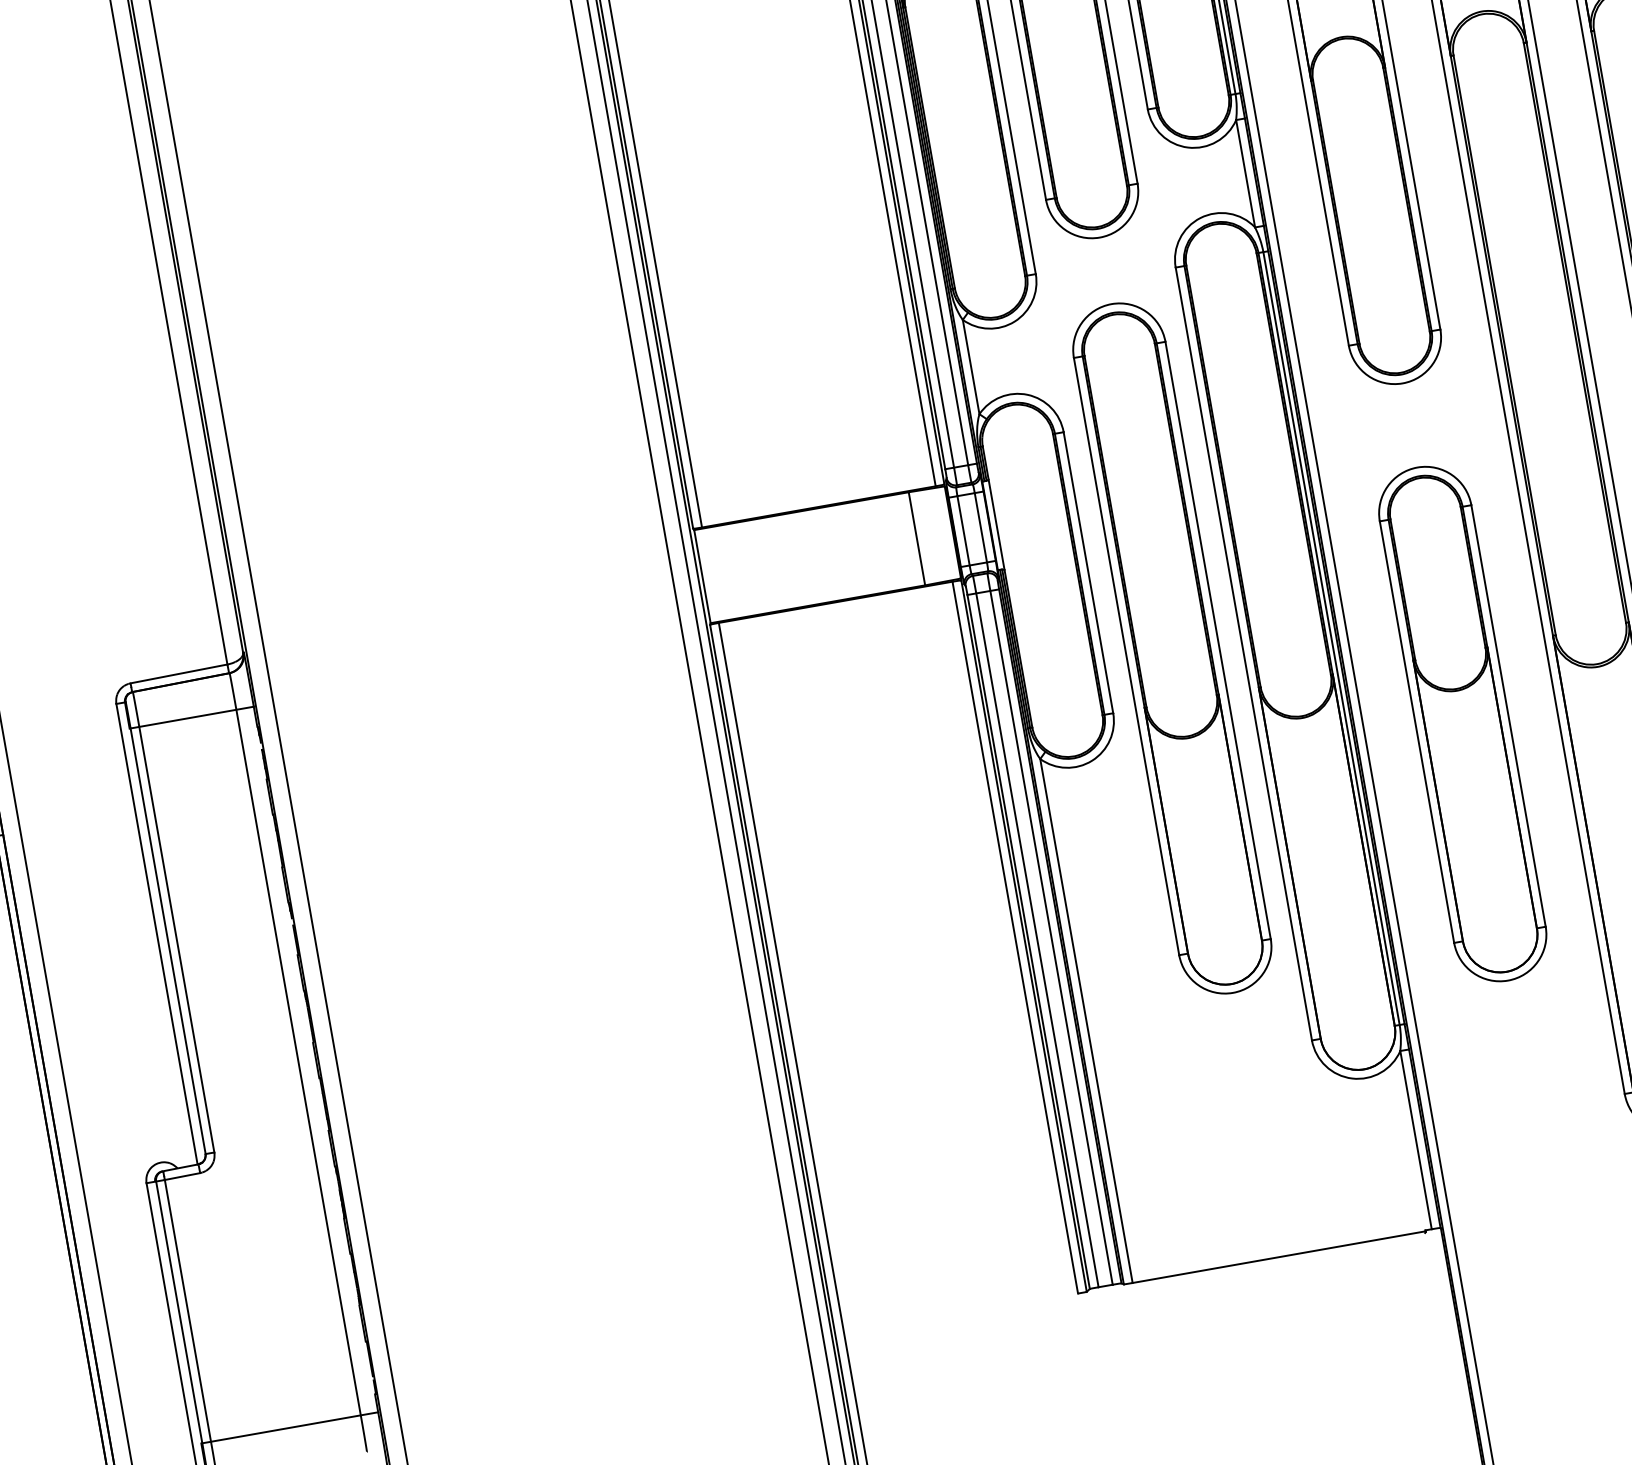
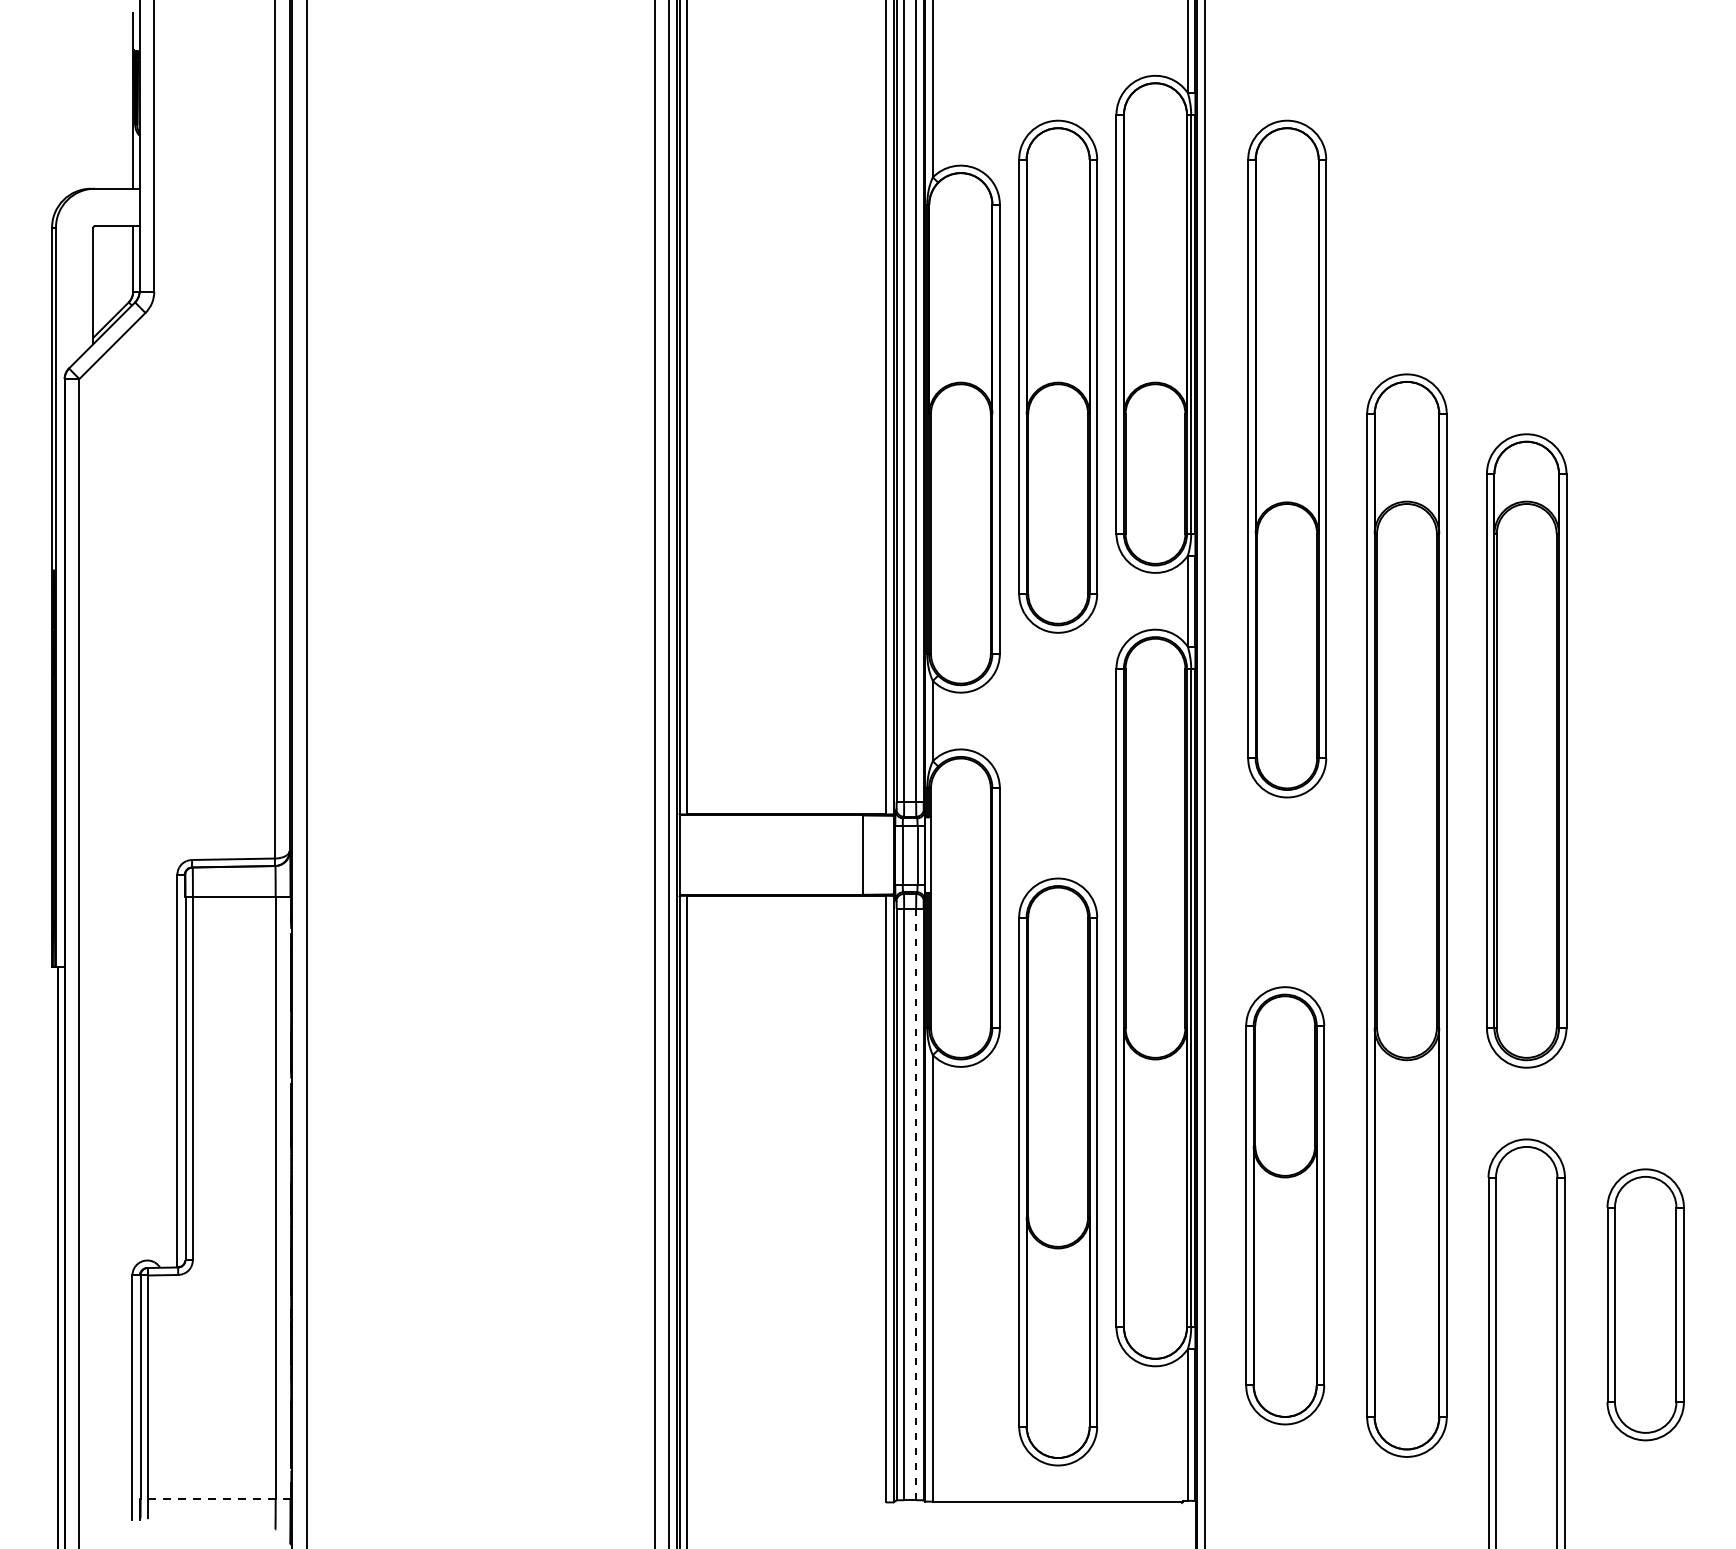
part: (1172, 647) -> (1058, 1171), moved
part: (1463, 723) -> (1285, 1205), moved
line: (1051, 937) -> (916, 1204), solid -> dashed
line: (290, 1427) -> (215, 1498), solid -> dashed

